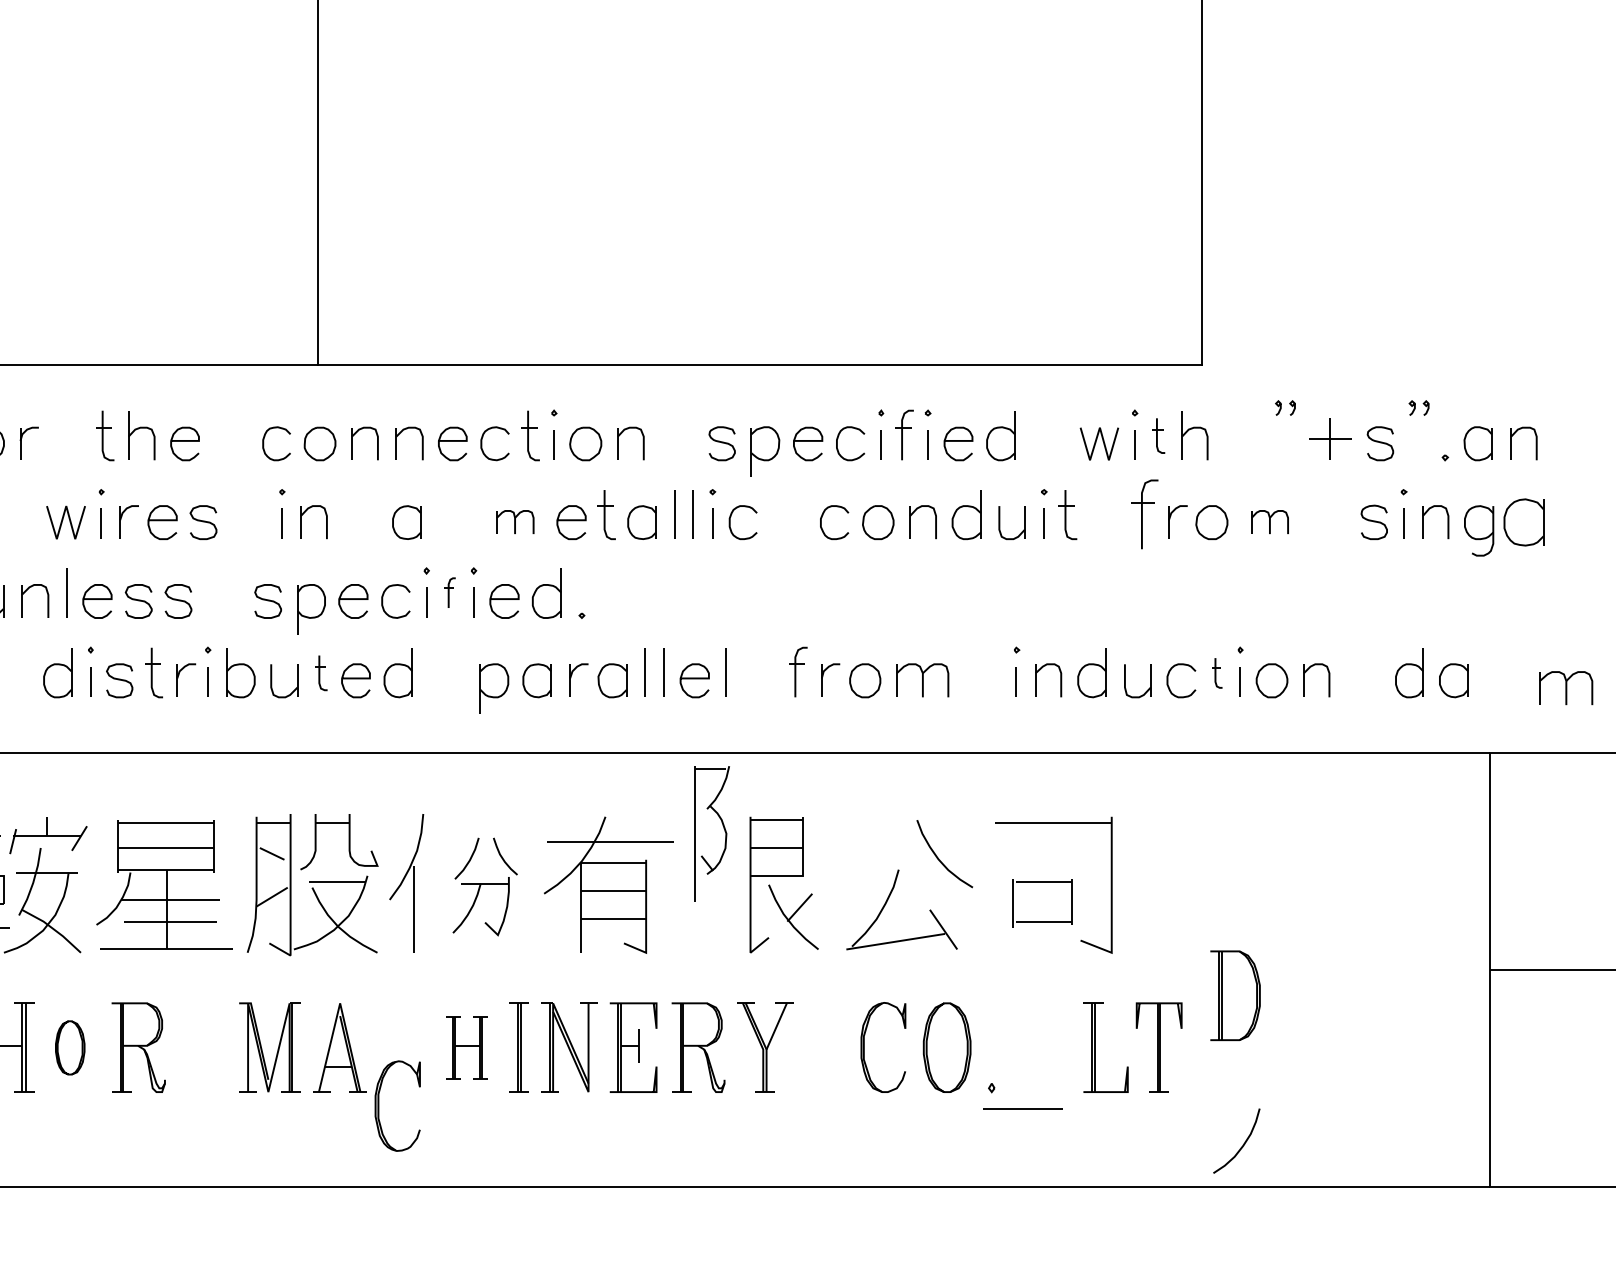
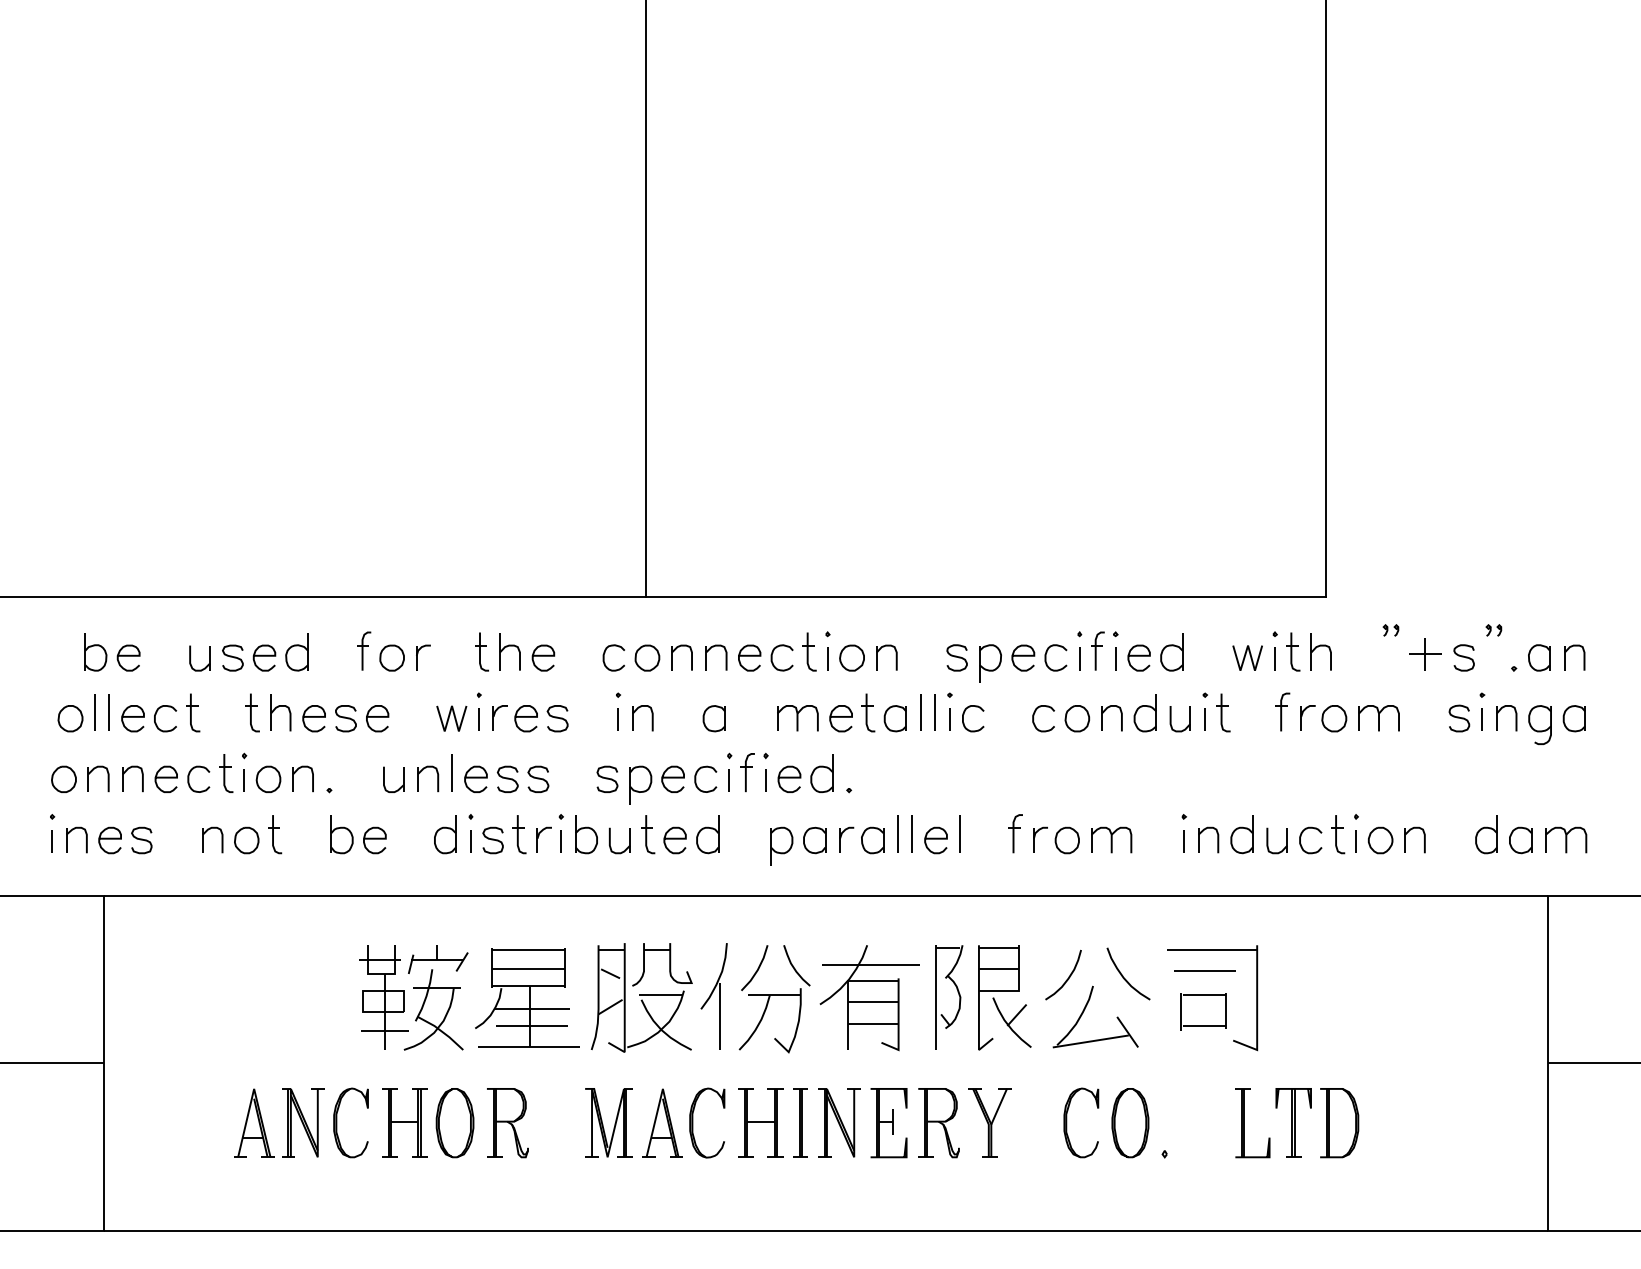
part: (1158, 435) -> (1293, 651), size x1.43
part: (1144, 513) -> (1282, 711), size x0.71
part: (514, 522) -> (797, 718), size x1.43
part: (1269, 522) -> (1378, 718), size x1.43
part: (1522, 522) -> (1573, 718), size x0.71
part: (449, 592) -> (747, 772), size x1.67
part: (321, 672) -> (648, 834), size x1.43
part: (1217, 672) -> (1338, 834), size x1.67
part: (1566, 687) -> (1566, 839), moved
part: (723, 831) -> (958, 995), moved
part: (485, 887) -> (774, 999), size x1.43
part: (1235, 996) -> (1339, 1123), moved
part: (466, 1046) -> (760, 1122), size x1.43
part: (69, 1048) -> (454, 1123), size x1.67
part: (379, 1105) -> (693, 1122), moved
line: (1022, 1107) -> (1204, 970), moved
curve: (1243, 1143) -> (1068, 976), moved

